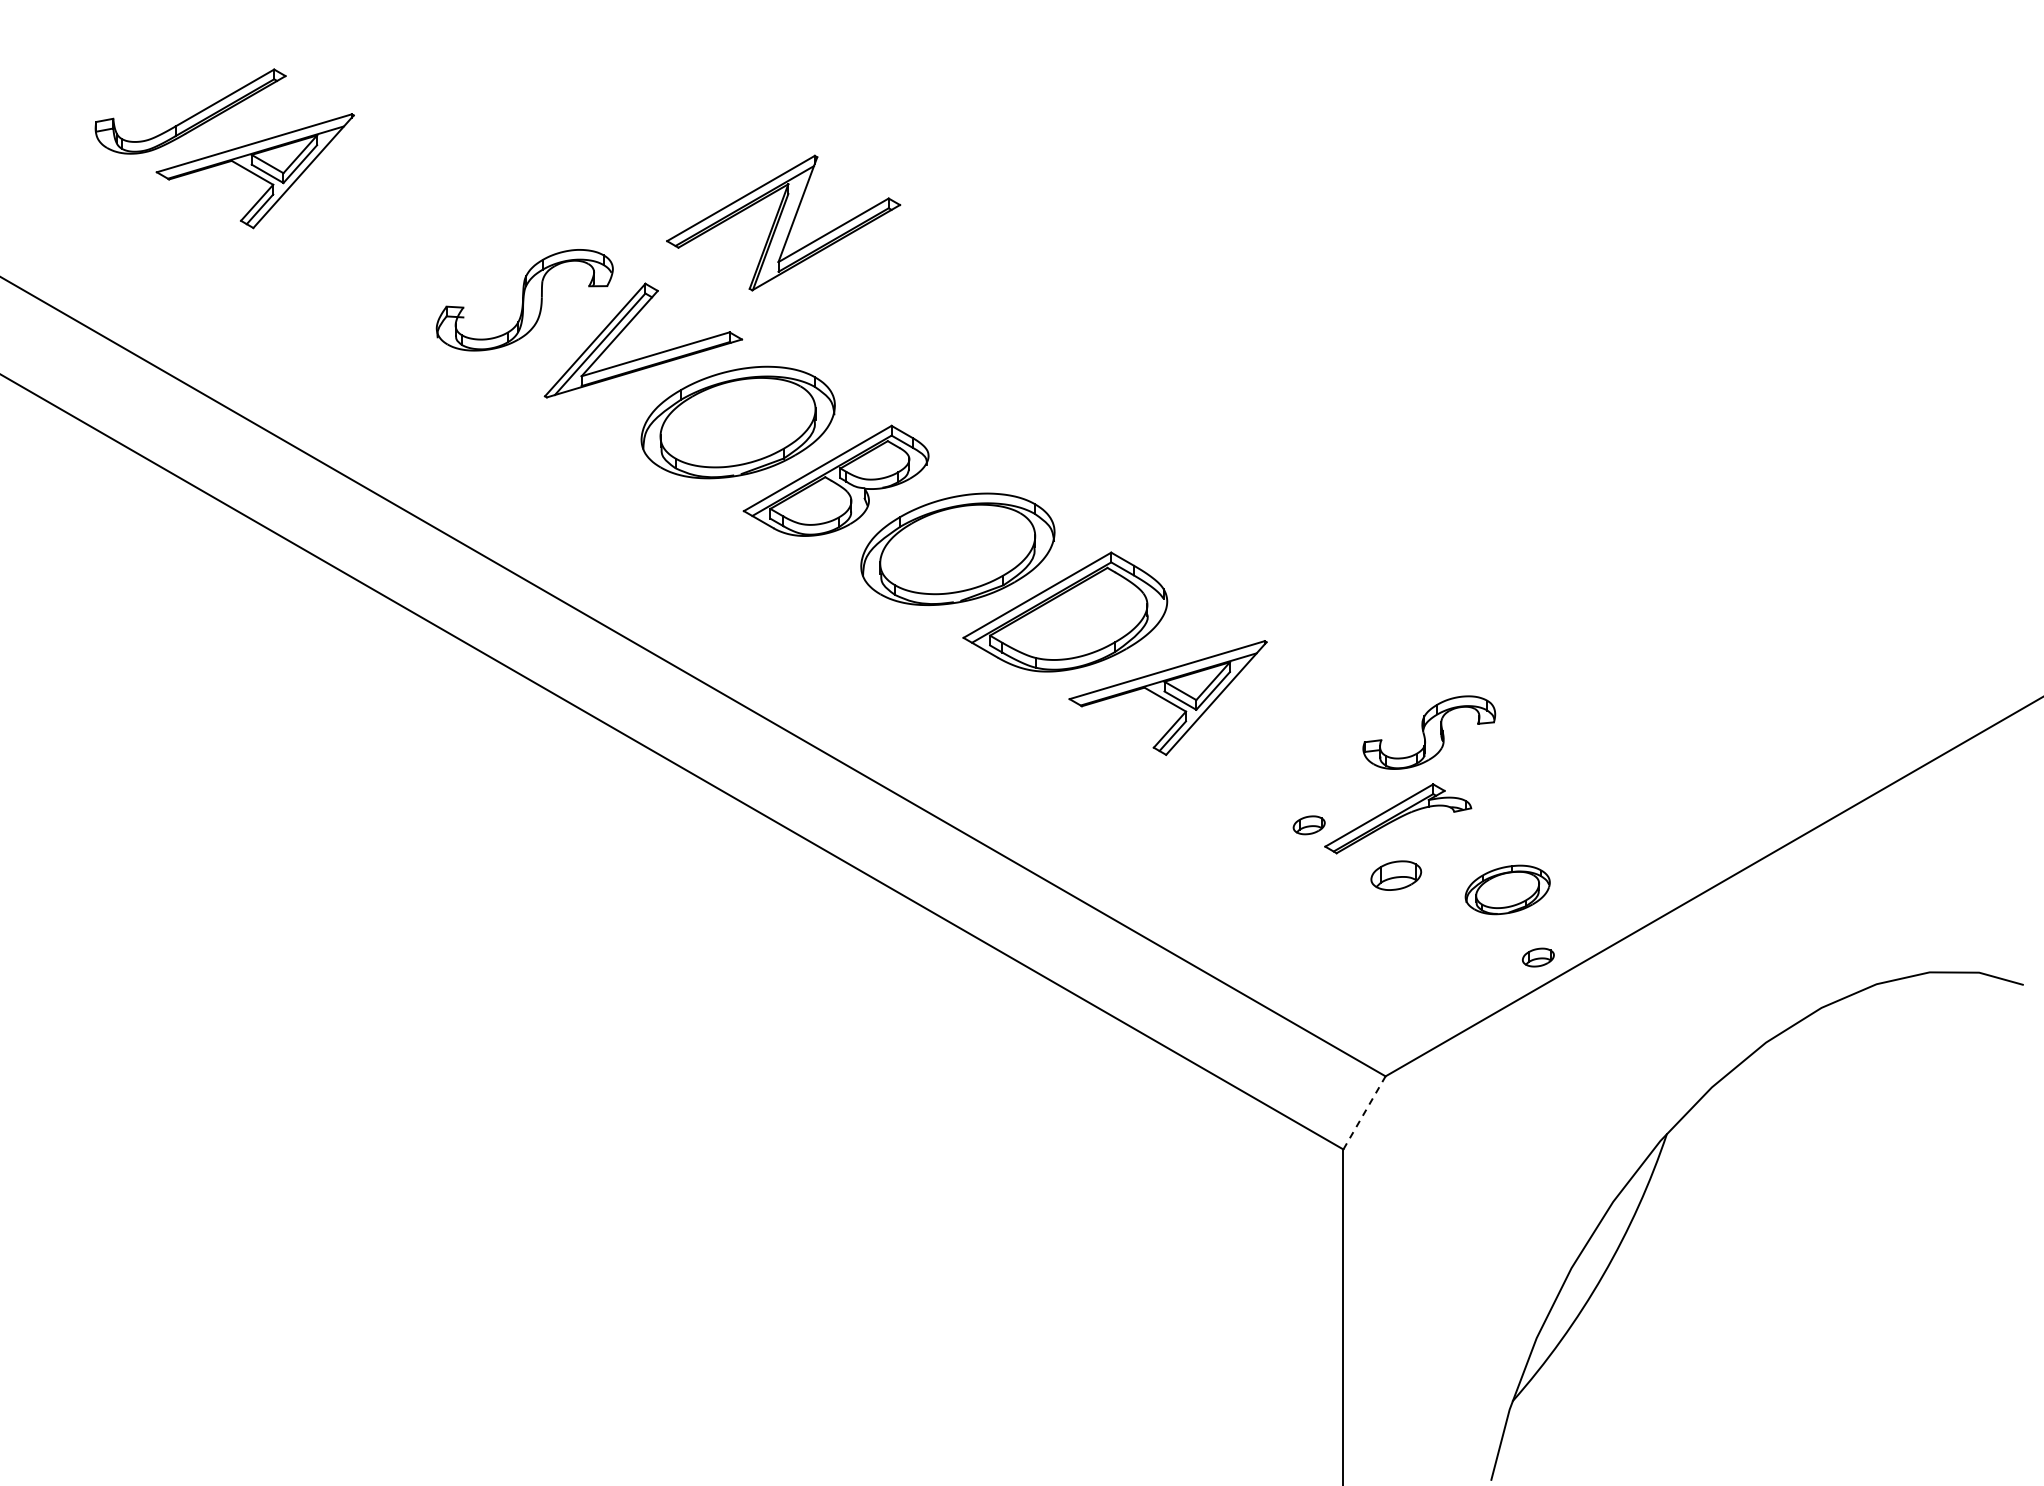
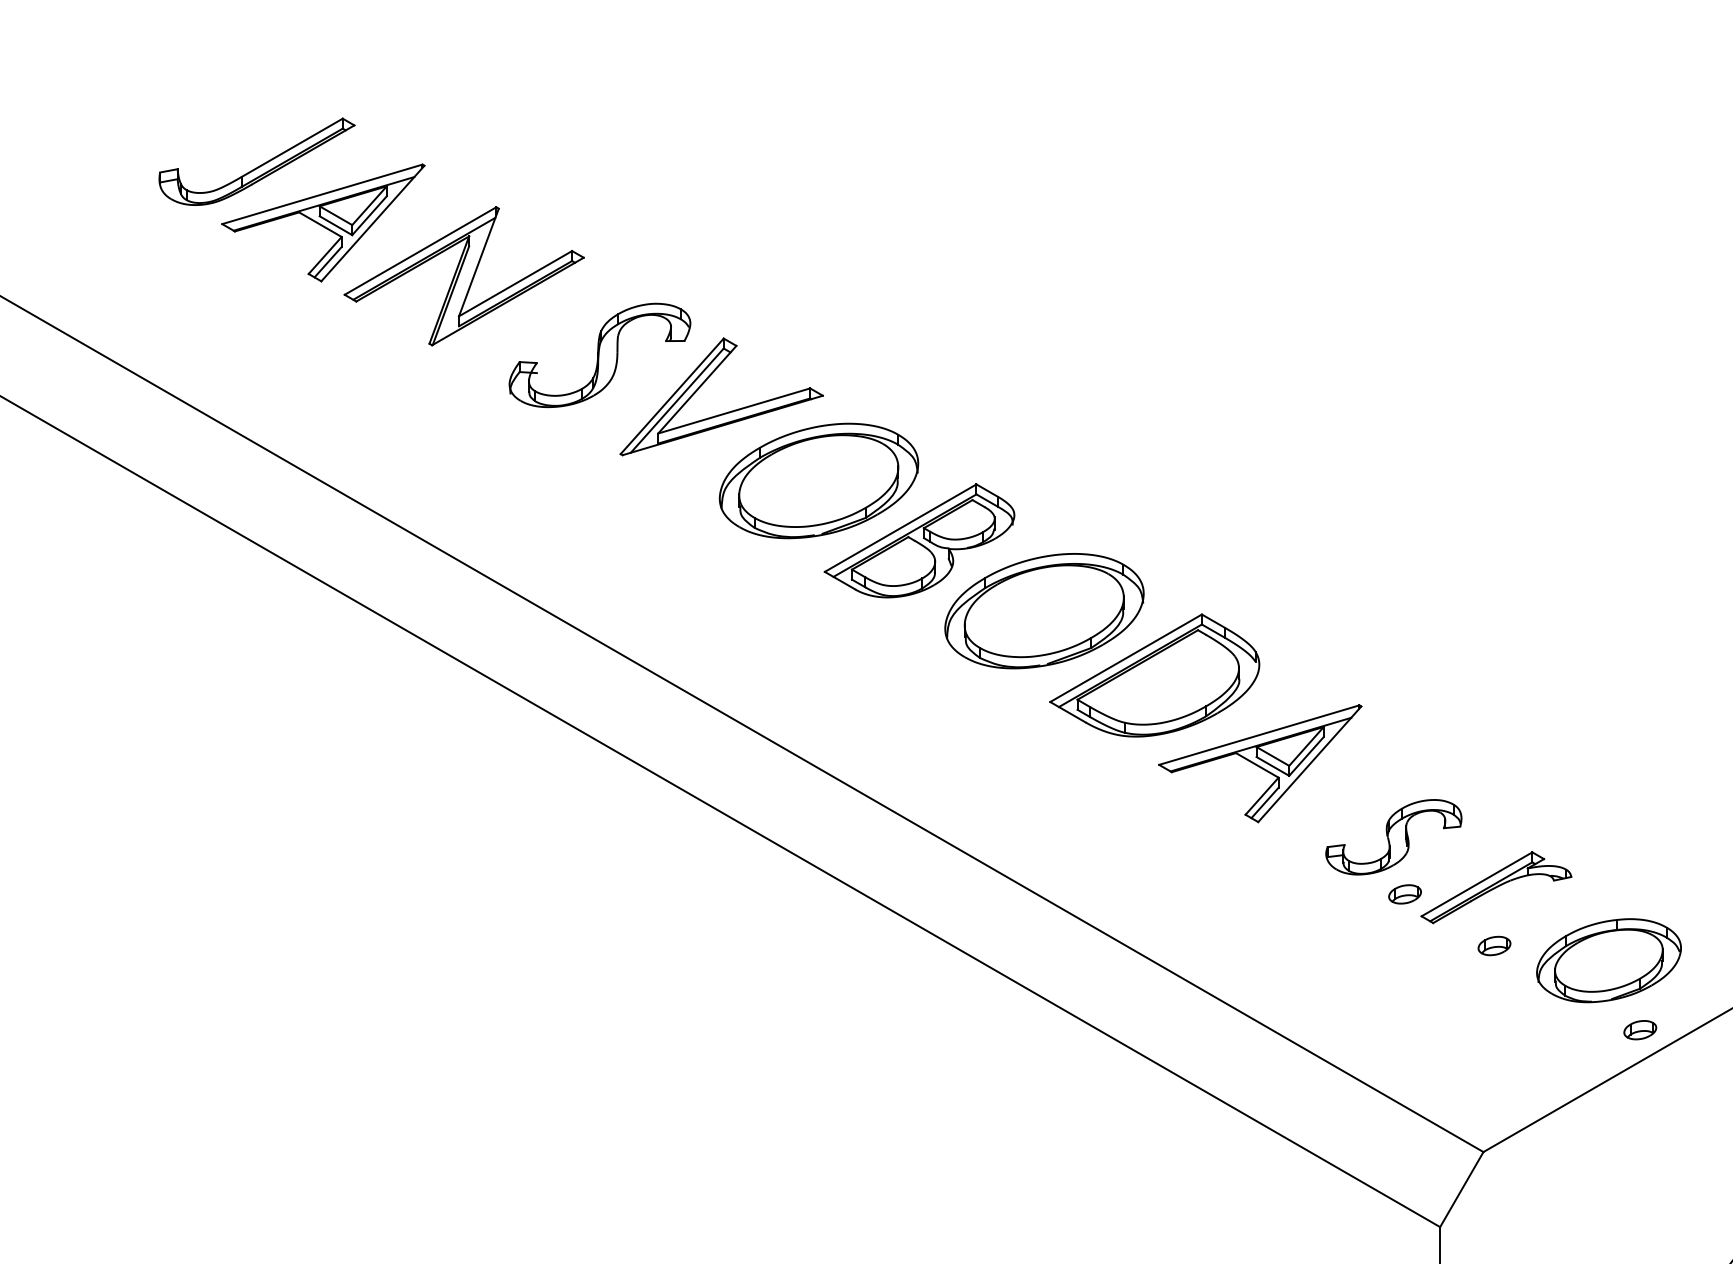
part: (783, 222) -> (464, 275), moved
part: (1429, 732) -> (1394, 837), moved
part: (1396, 875) -> (1494, 945), size x0.62
part: (1507, 889) -> (1608, 960), size x1.67
line: (1364, 1112) -> (1461, 1189), dashed -> solid

